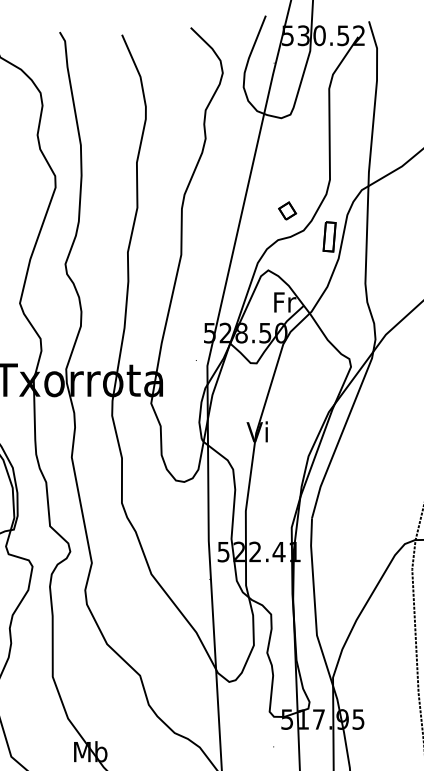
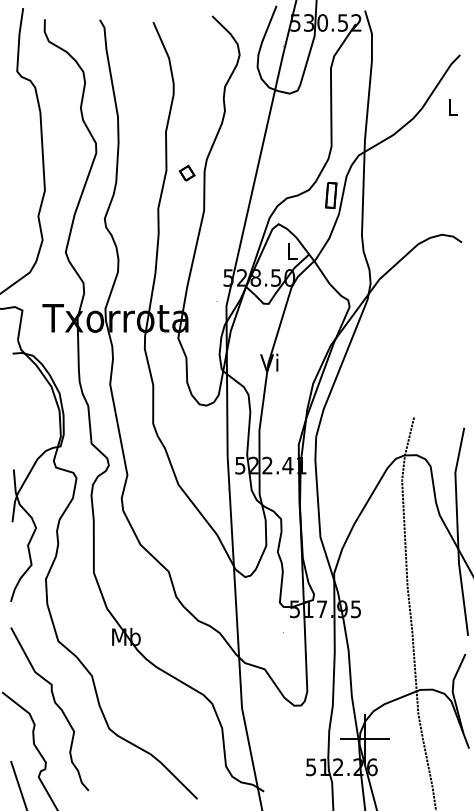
part: (286, 210) -> (186, 172), moved
text: (284, 302) -> (292, 251), Fr -> L

